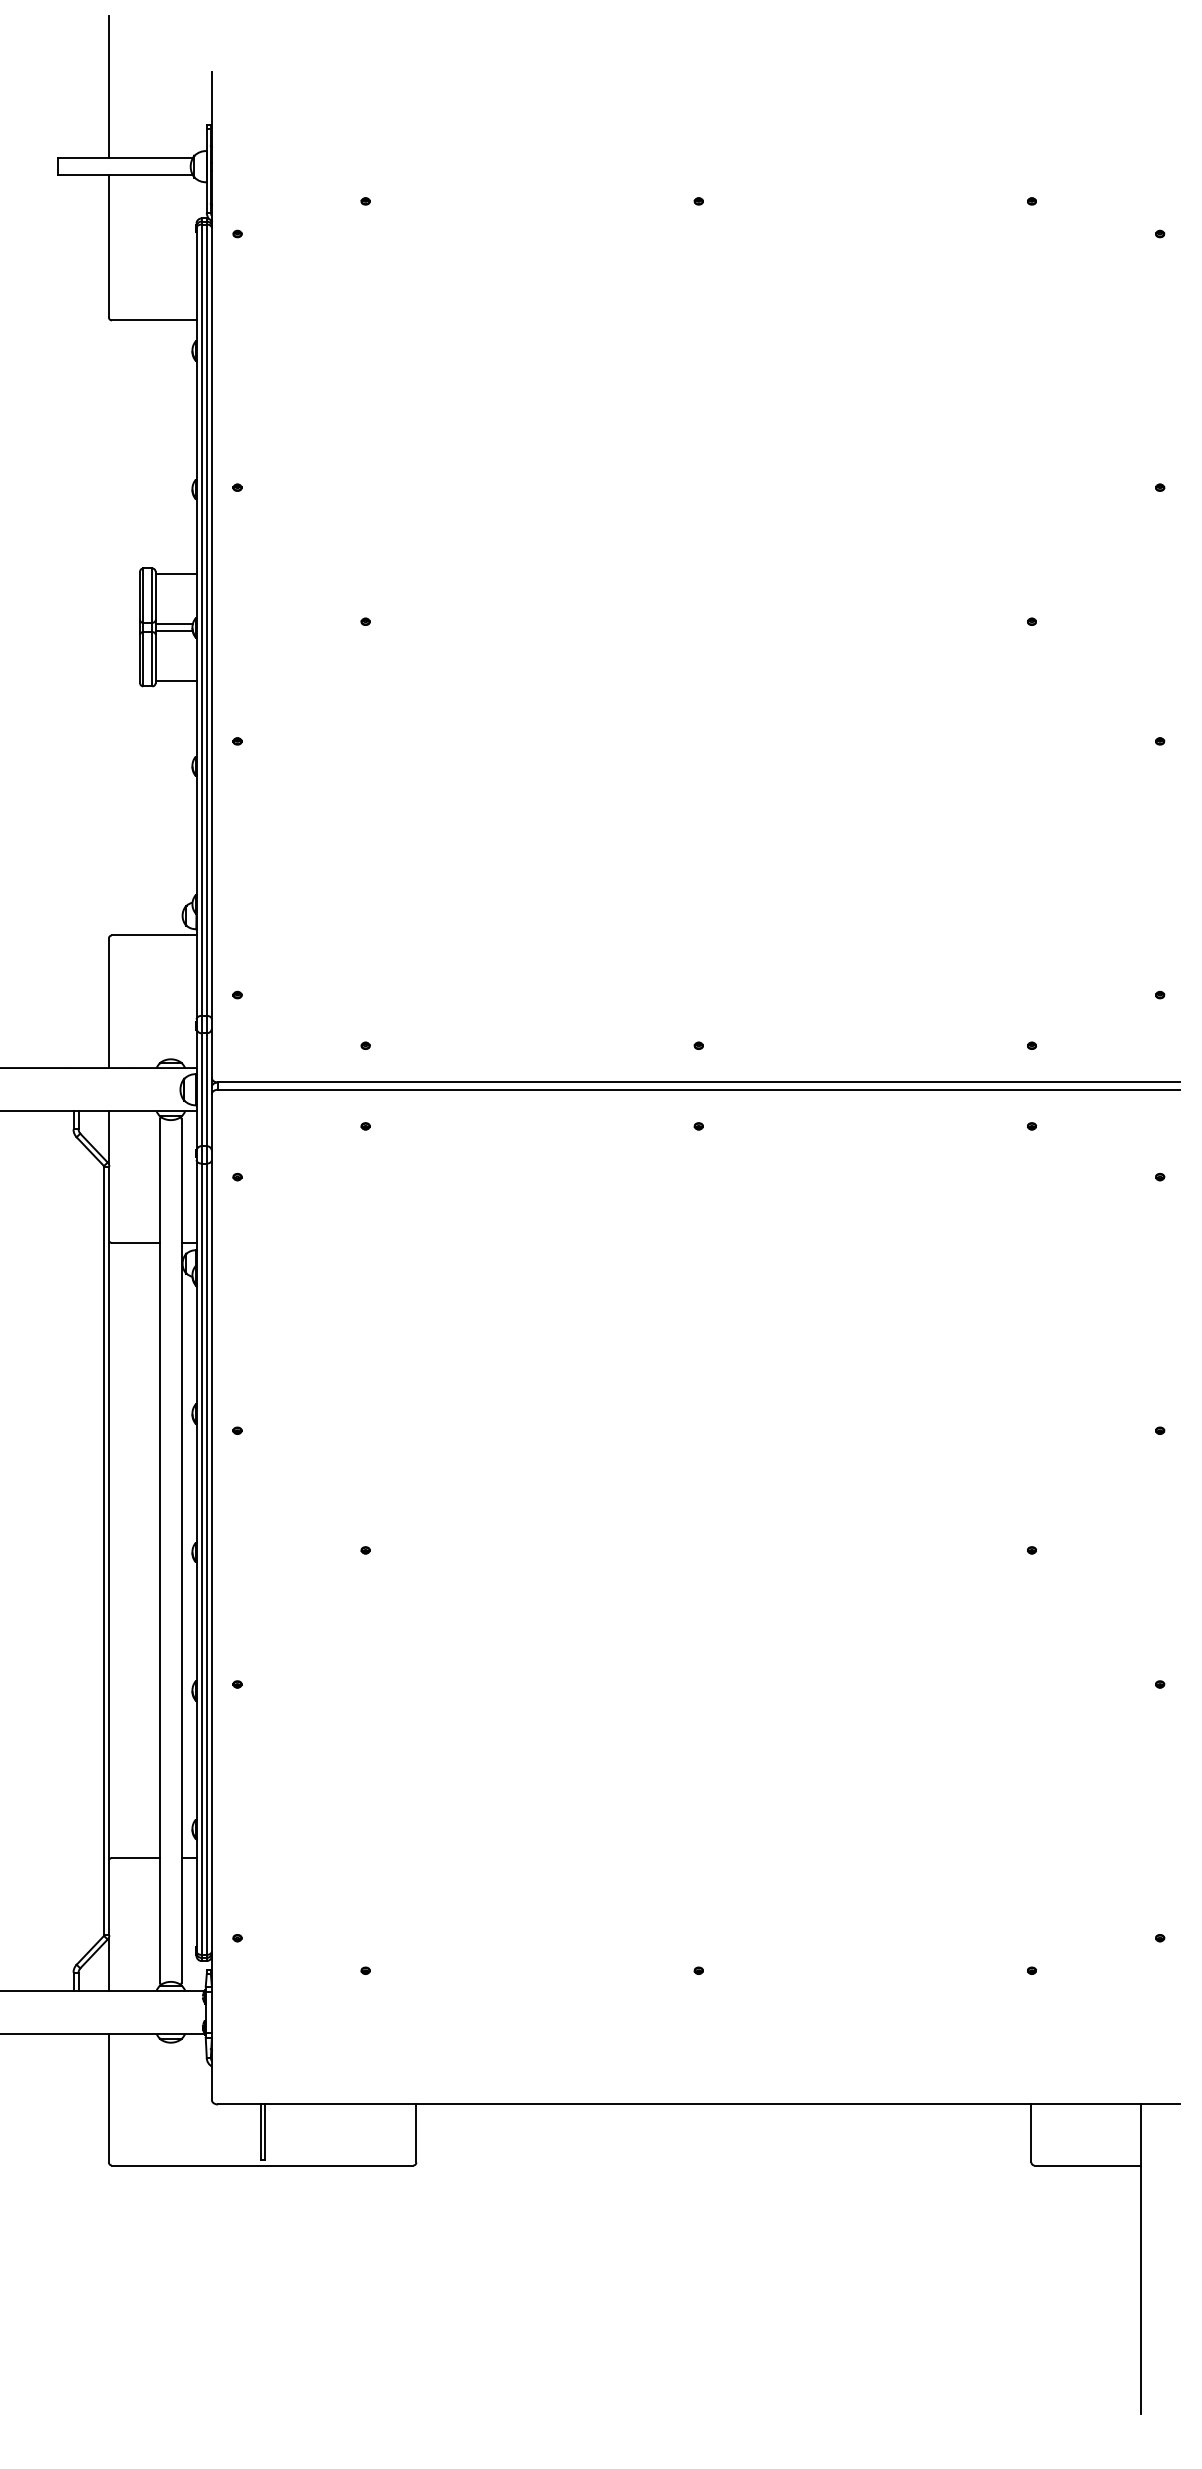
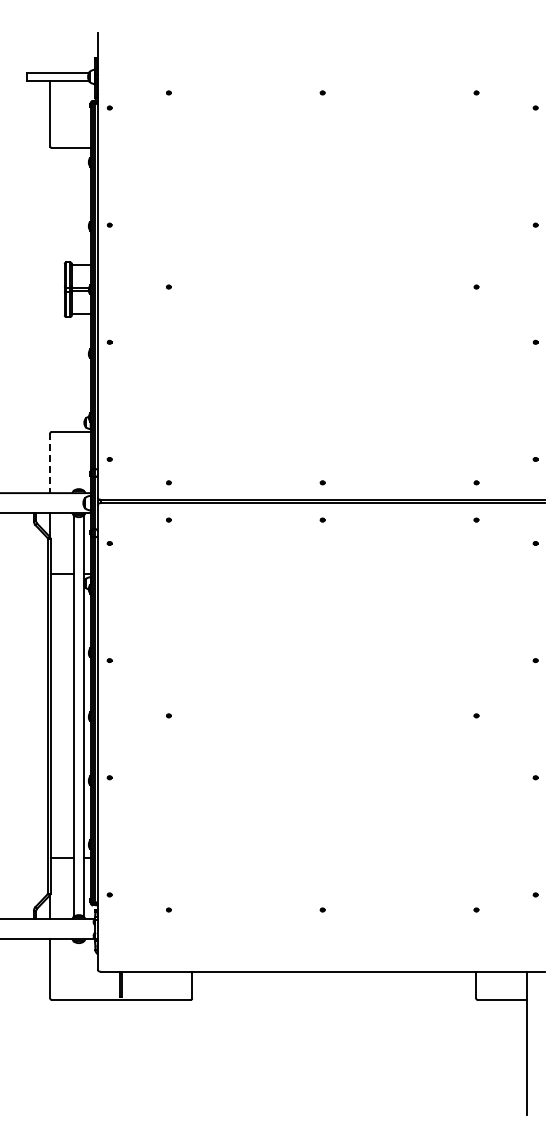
line: (109, 87) -> (50, 40), removed
line: (109, 1003) -> (50, 463), solid -> dashed

